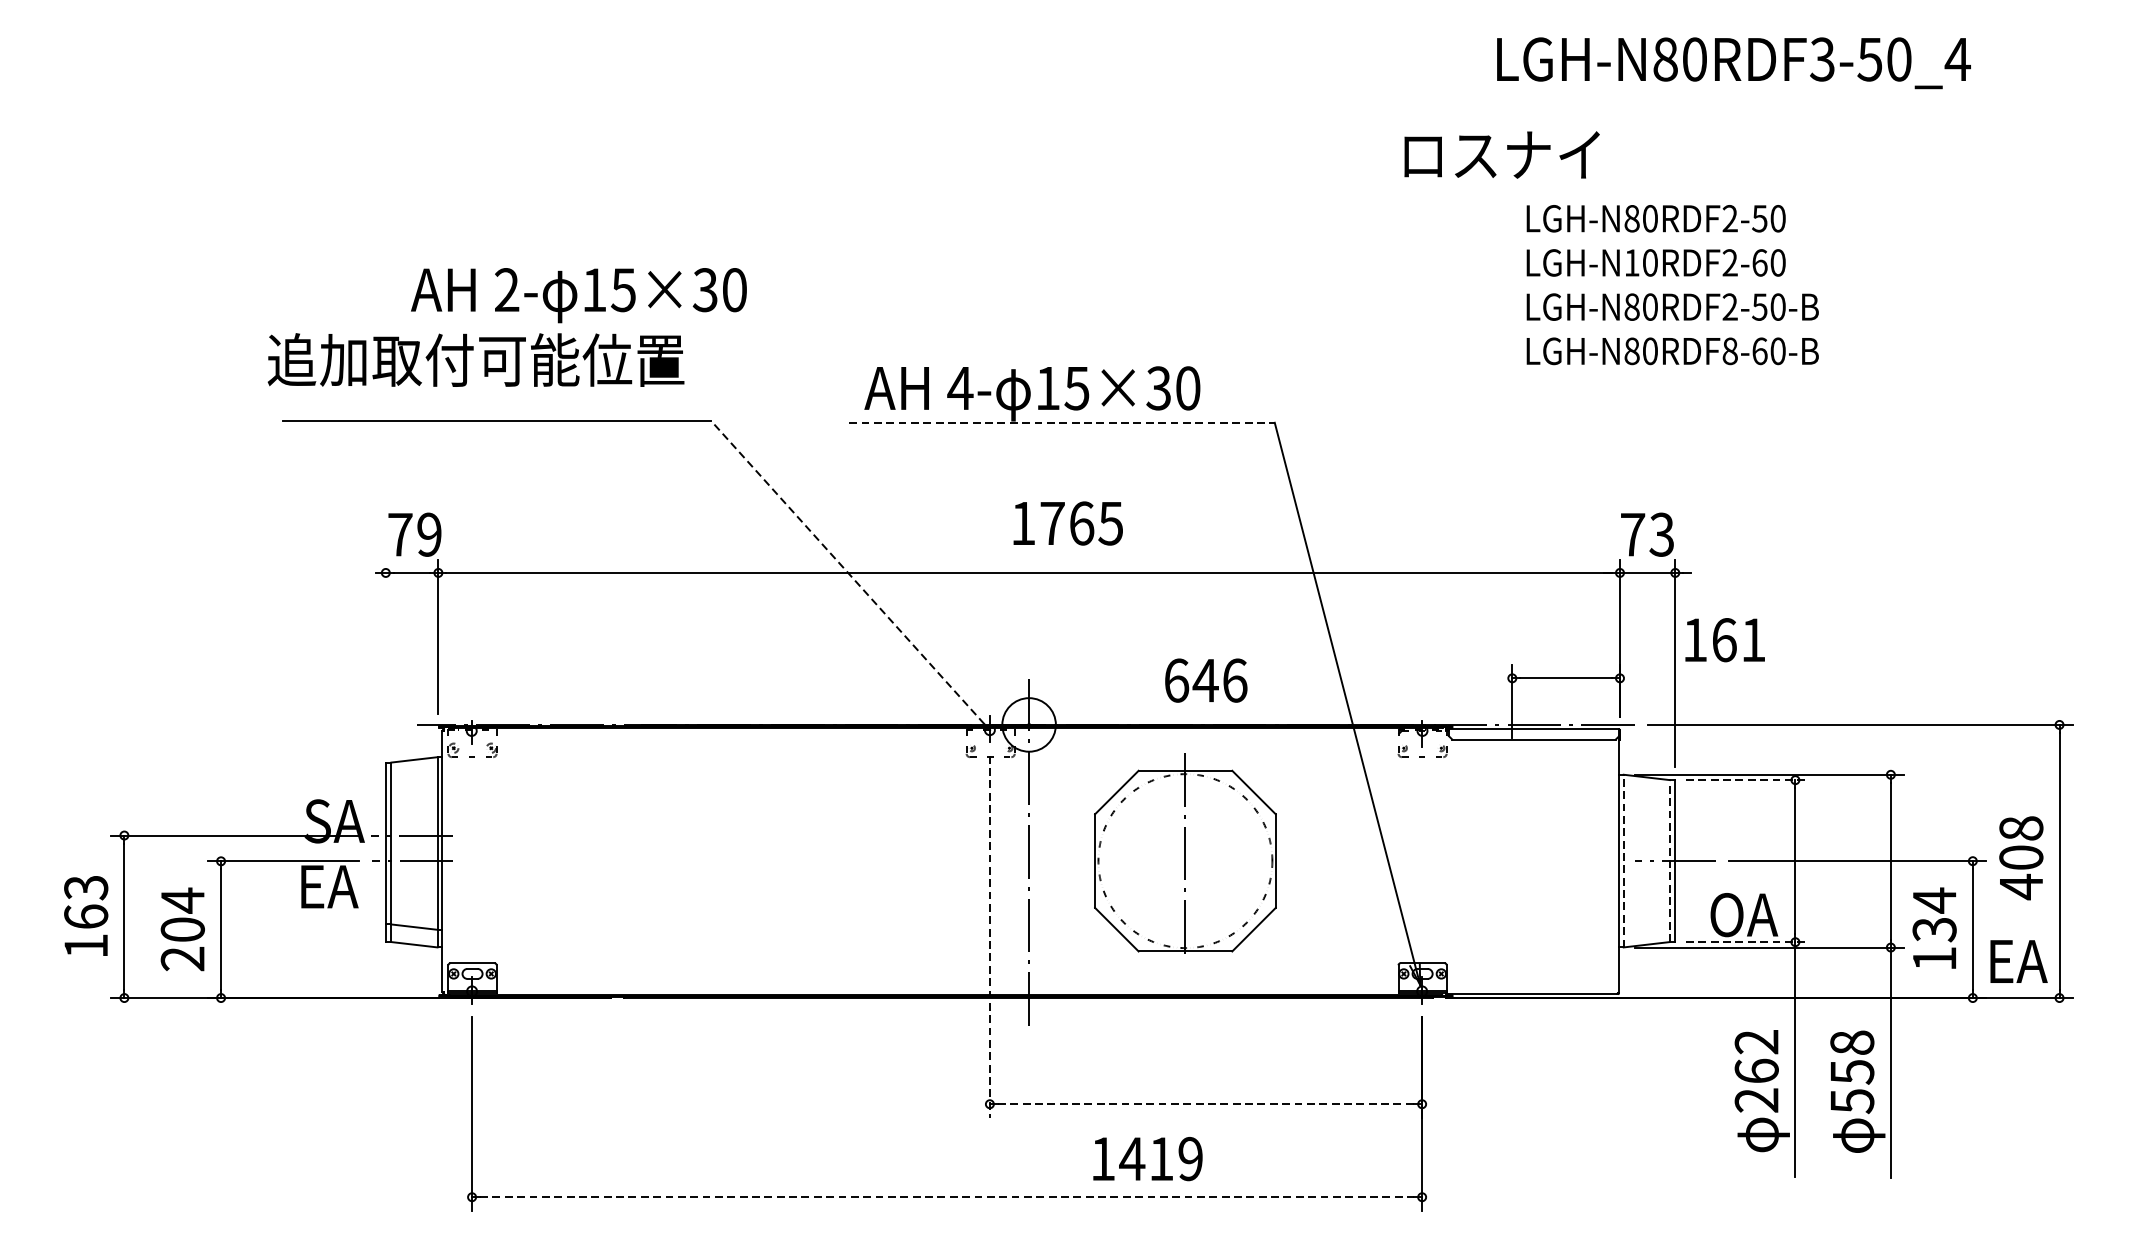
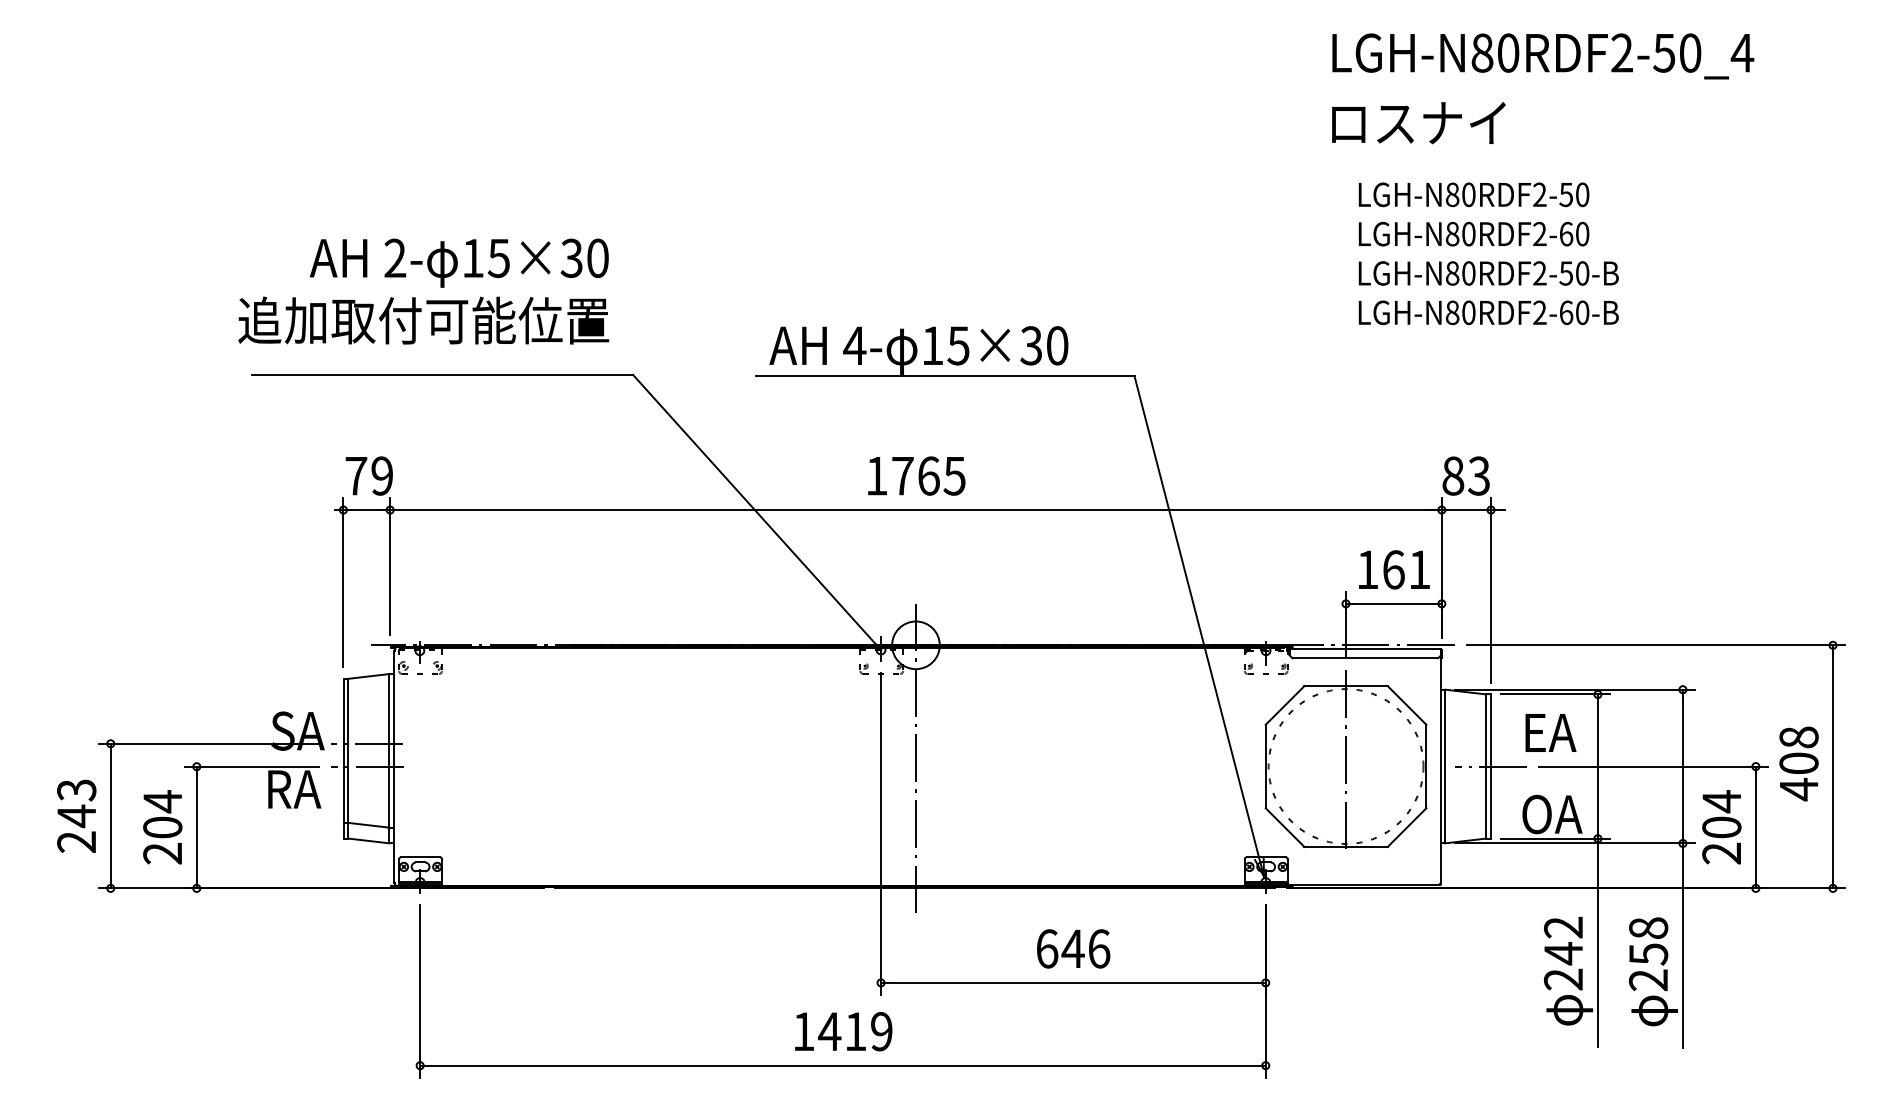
text: (1821, 58) -> (1621, 52), LGH-N80RDF3-50_4 -> LGH-N80RDF2-50_4
text: (1501, 155) -> (1418, 123), moved
text: (1631, 263) -> (1452, 234), LGH-N10RDF2-60 -> LGH-N80RDF2-60
text: (578, 294) -> (458, 262), moved
text: (1729, 350) -> (1539, 312), LGH-N80RDF8-60-B -> LGH-N80RDF2-60-B
line: (1062, 422) -> (945, 376), dashed -> solid
text: (1067, 522) -> (916, 475), moved
text: (1633, 534) -> (1453, 475), 73 -> 83
line: (847, 572) -> (754, 509), dashed -> solid
text: (1725, 639) -> (1394, 569), moved
line: (385, 654) -> (343, 582), added
text: (1206, 680) -> (1073, 948), moved
line: (1747, 780) -> (1555, 694), dashed -> solid
part: (1184, 853) -> (1345, 759), moved
line: (1624, 861) -> (1445, 766), dashed -> solid
line: (1670, 861) -> (1486, 766), dashed -> solid
text: (333, 886) -> (296, 789), EA -> RA
text: (85, 930) -> (76, 828), 163 -> 243
line: (990, 937) -> (881, 834), dashed -> solid
line: (1747, 941) -> (1555, 838), dashed -> solid
text: (1934, 944) -> (1721, 840), 134 -> 204
text: (2018, 961) -> (1550, 732), moved
text: (1756, 1071) -> (1563, 953), 262 -> 242
text: (1852, 1101) -> (1648, 980), 558 -> 258
line: (1206, 1103) -> (1073, 982), dashed -> solid
text: (1147, 1158) -> (843, 1031), moved
line: (946, 1197) -> (842, 1065), dashed -> solid

